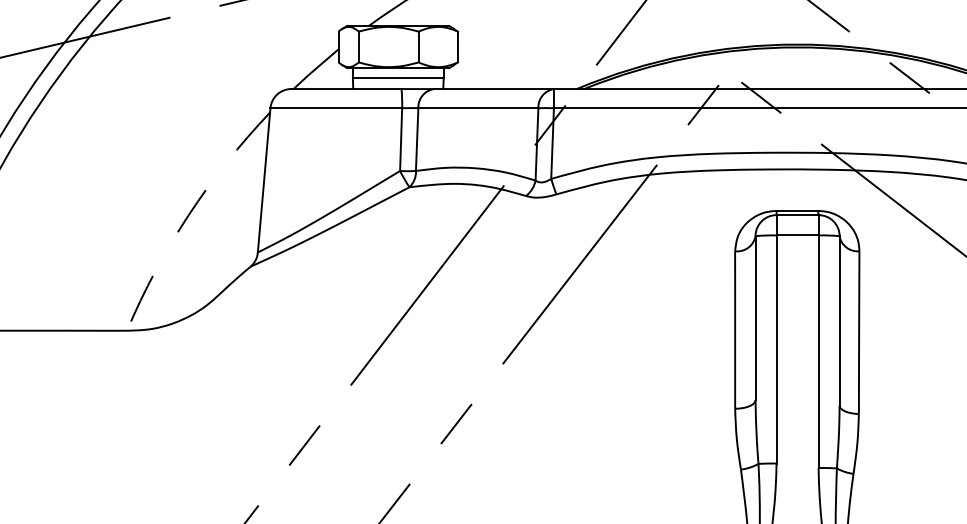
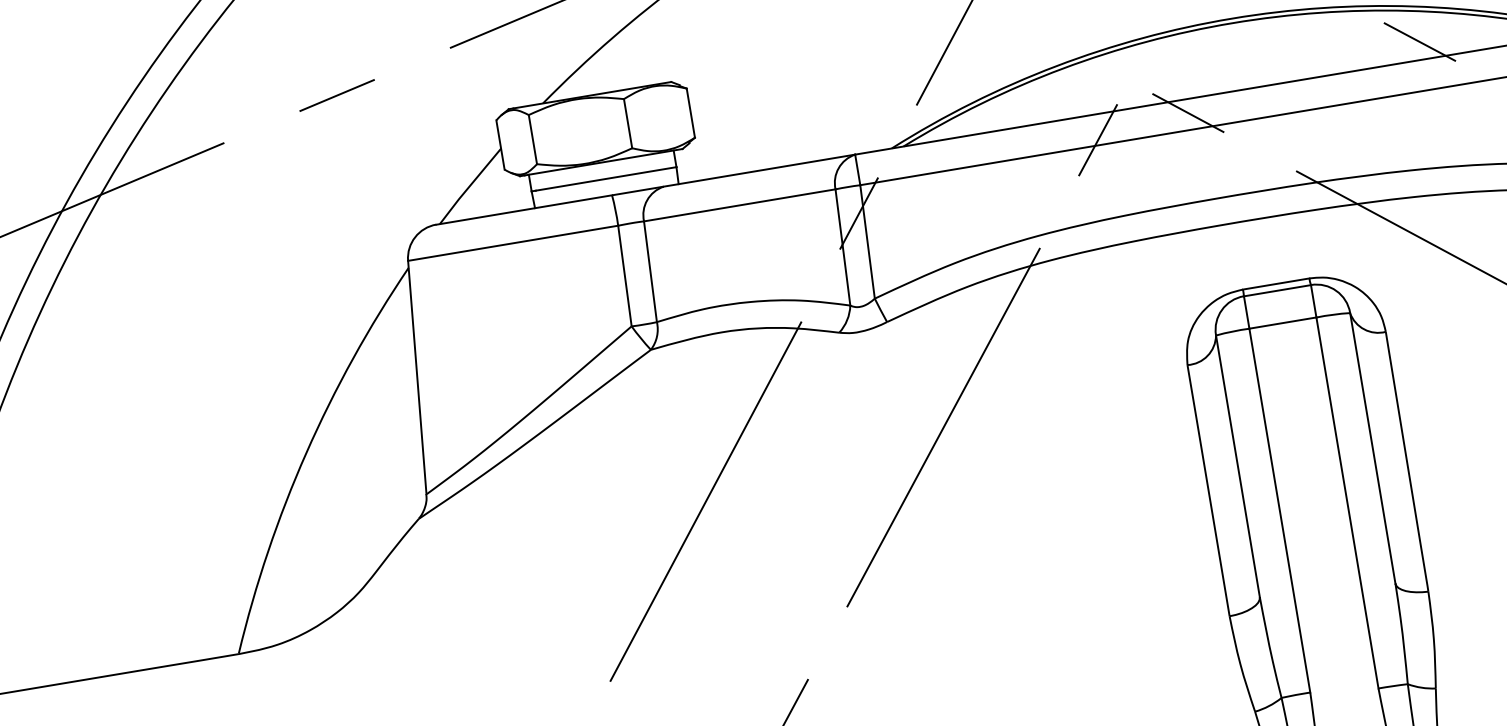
arc: (188, 214) -> (305, 452), dashed -> solid

